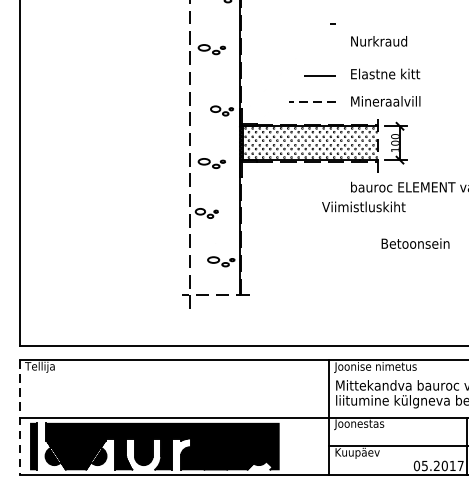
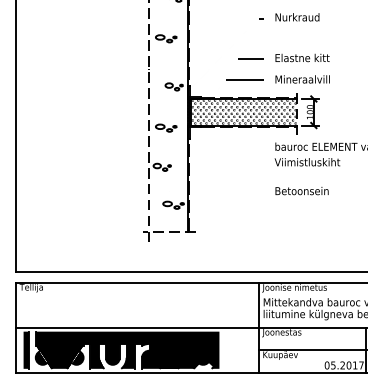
text: (379, 41) -> (297, 17), moved
line: (312, 102) -> (245, 80), dashed -> solid
text: (363, 207) -> (307, 162), moved
text: (414, 244) -> (301, 191), moved
line: (19, 417) -> (15, 327), dashed -> solid

